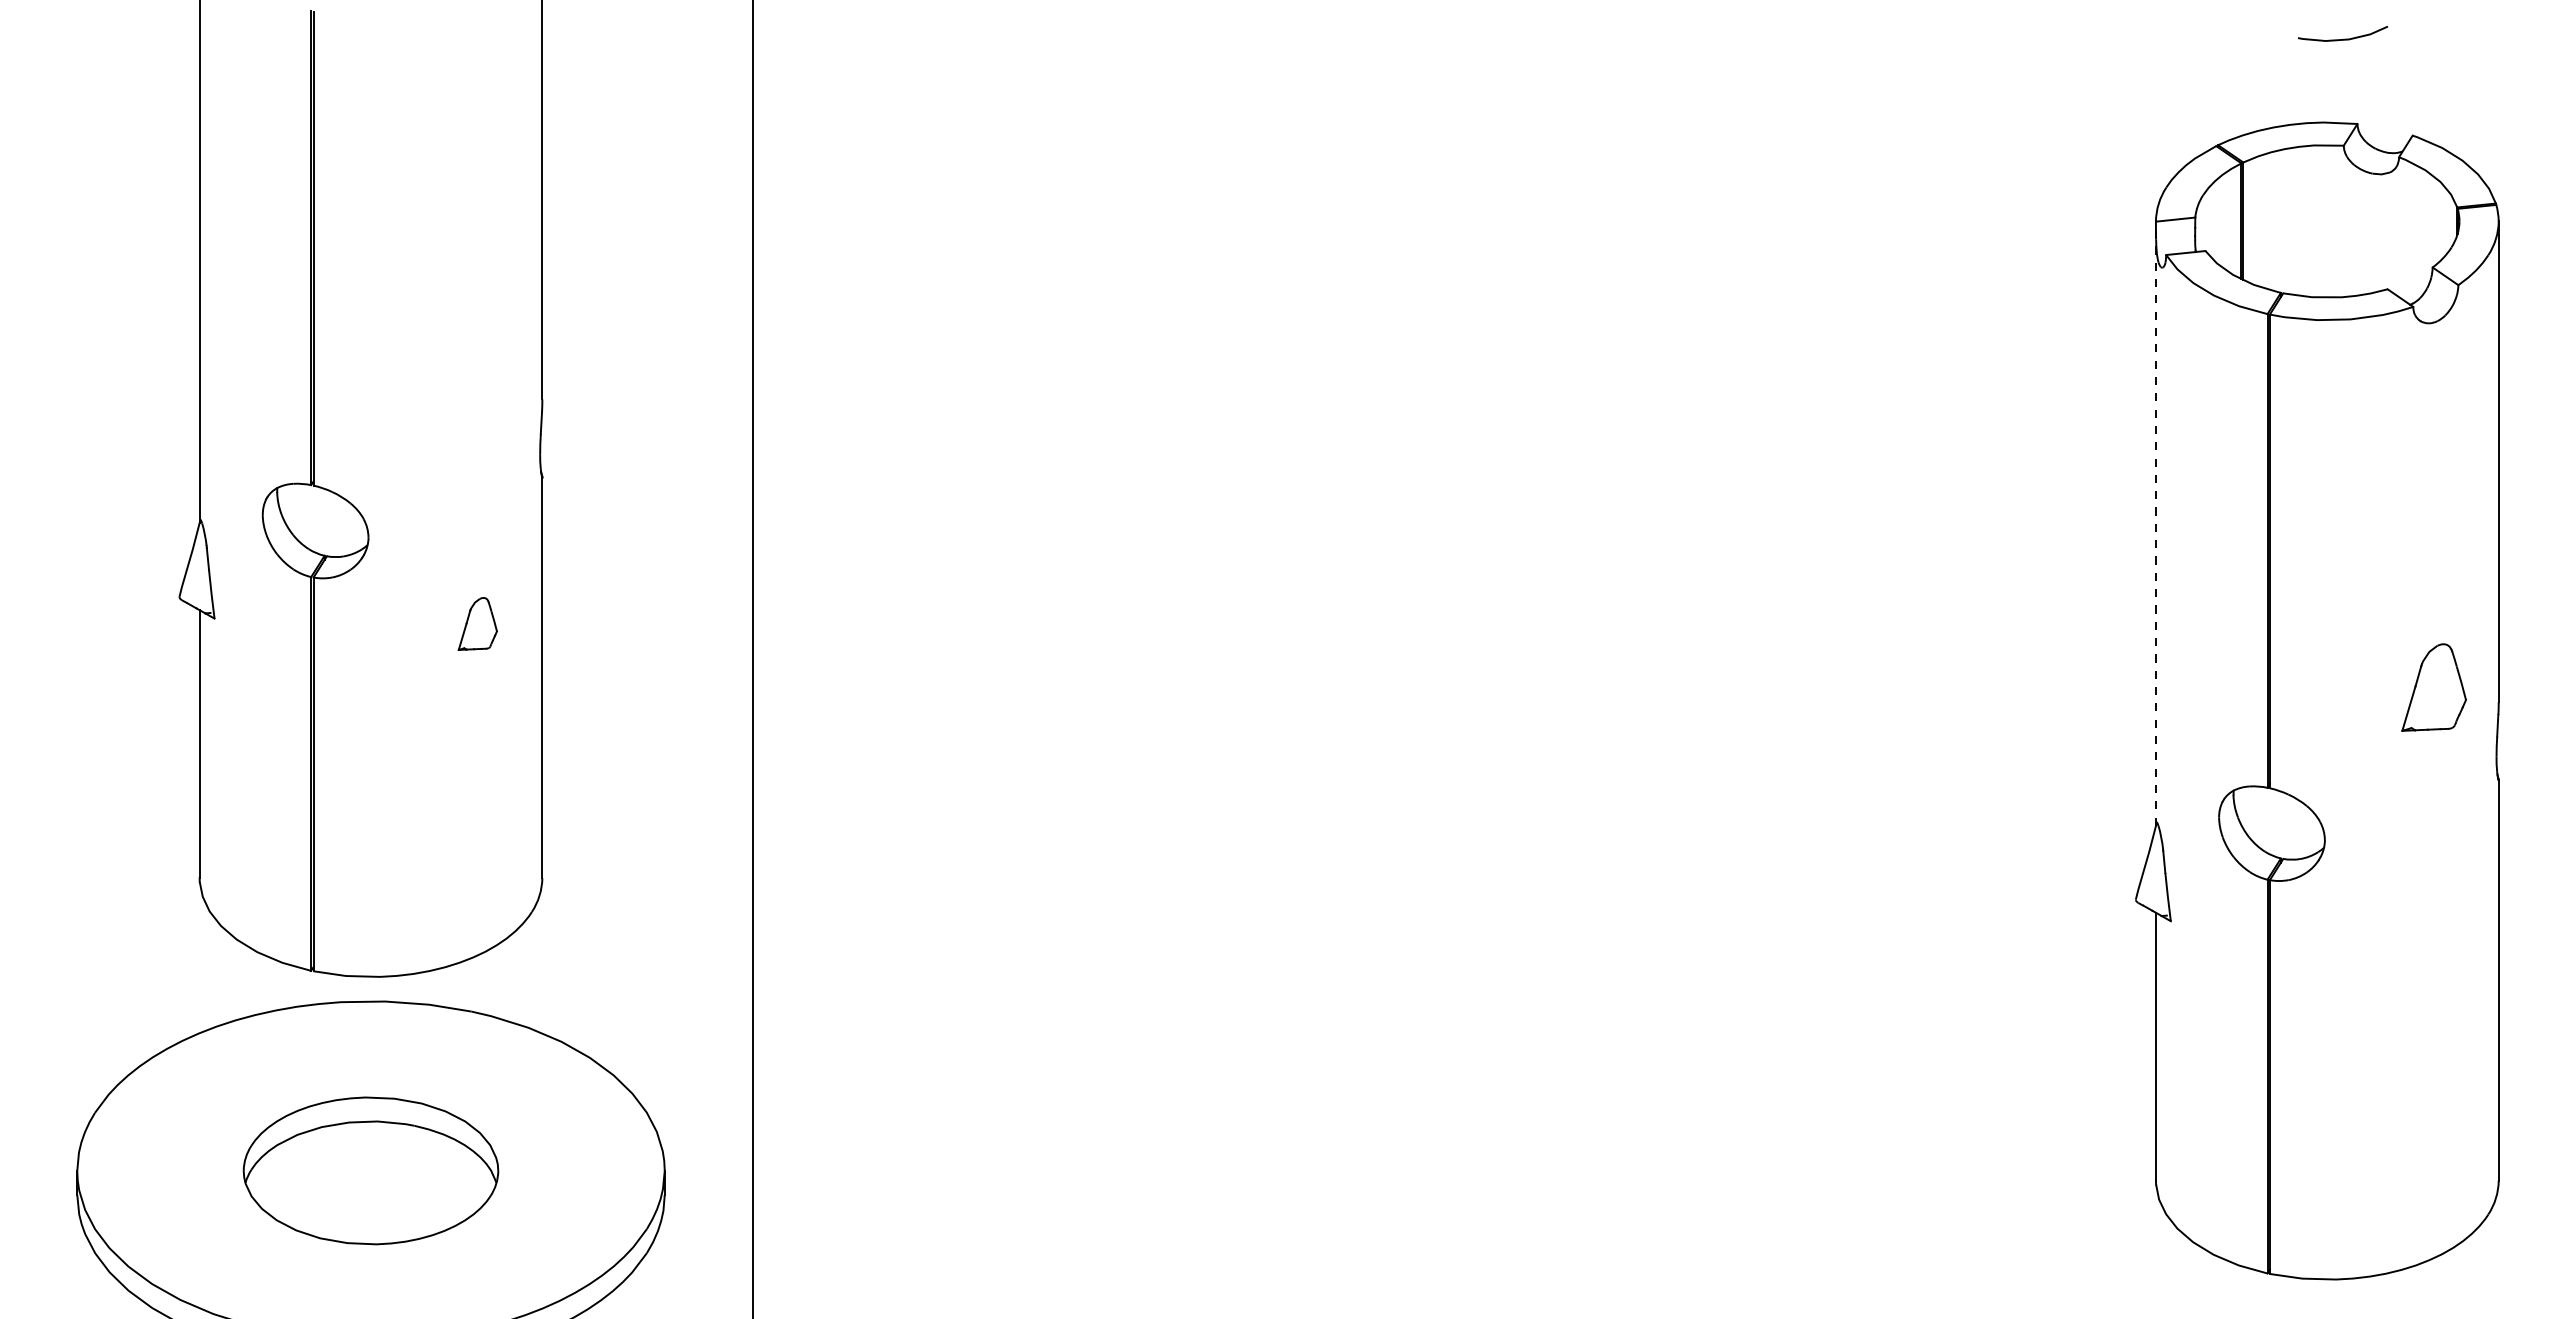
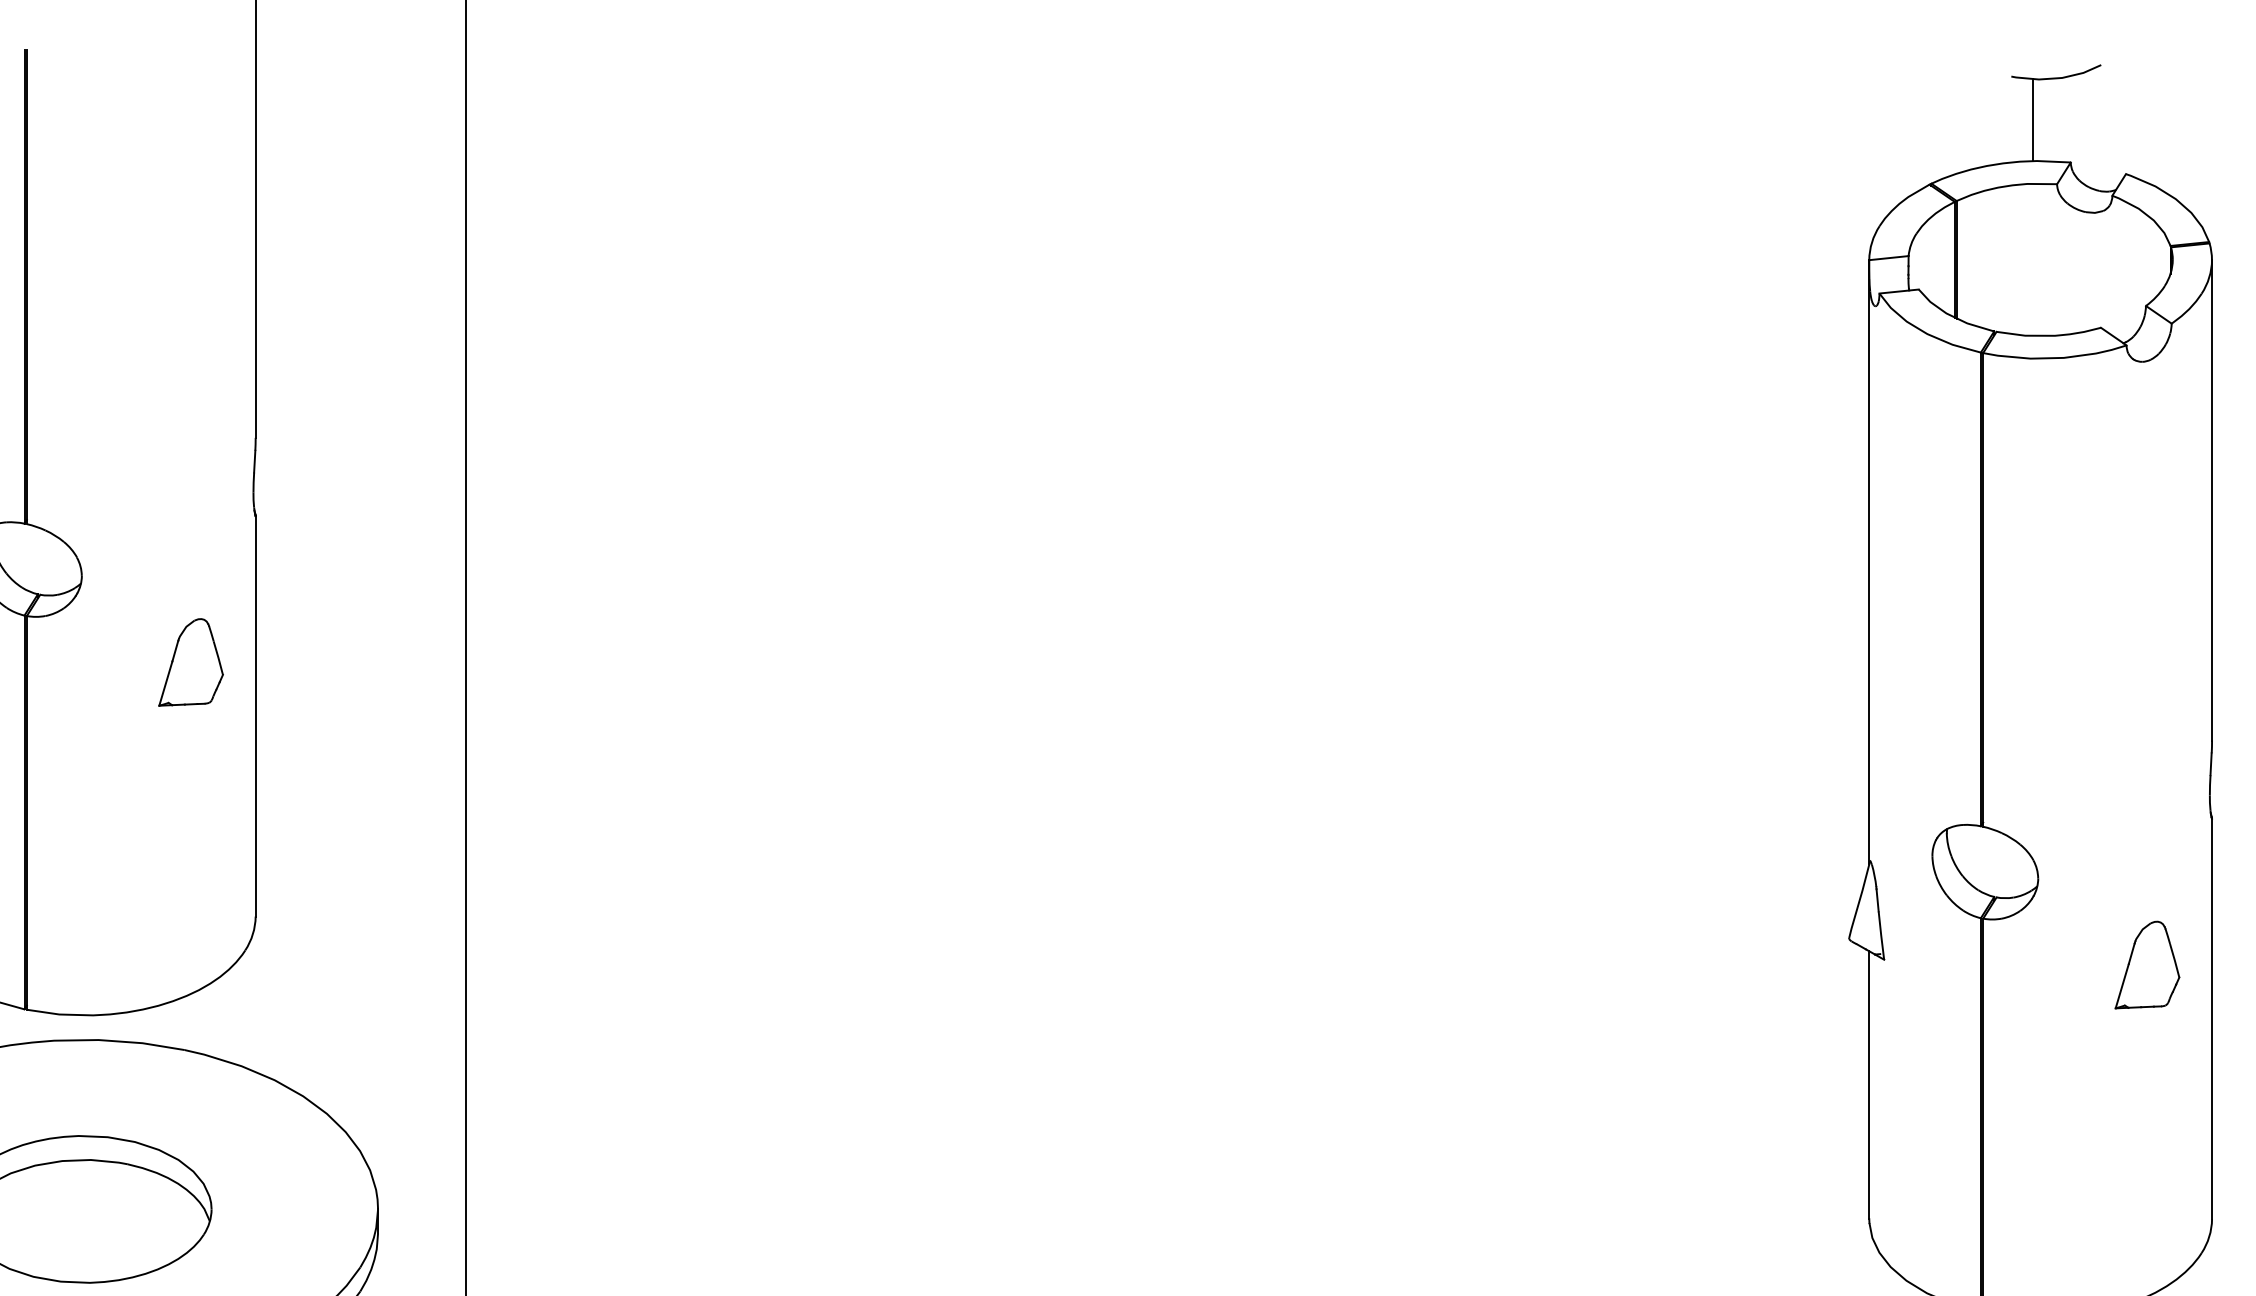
line: (2319, 81) -> (2032, 120), added
line: (2155, 523) -> (1868, 562), dashed -> solid
part: (477, 623) -> (190, 662), size x1.67
part: (2433, 687) -> (2146, 965), moved

